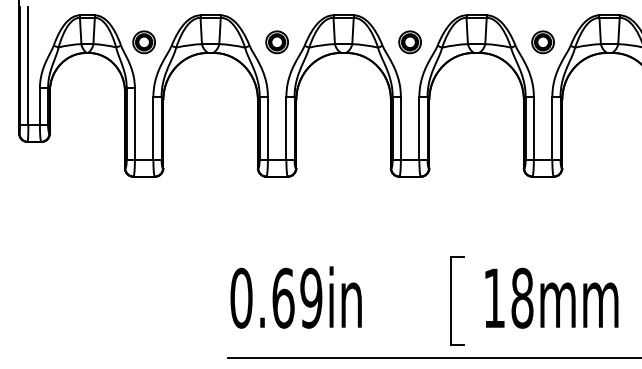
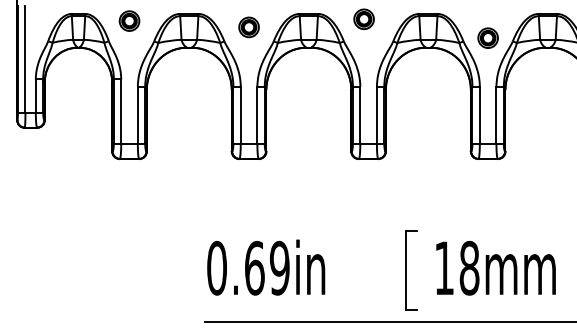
part: (143, 42) -> (128, 21), moved
part: (276, 42) -> (248, 27), moved
part: (409, 42) -> (363, 19), moved

